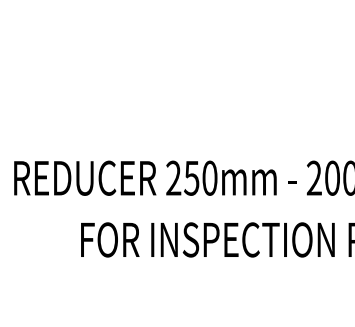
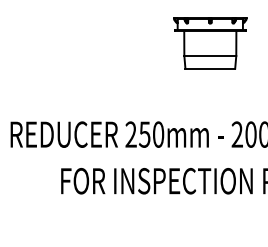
part: (278, 57) -> (210, 43), added

